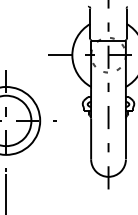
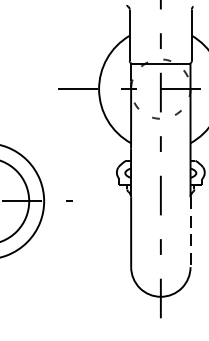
line: (125, 138) -> (189, 231), solid -> dashed

